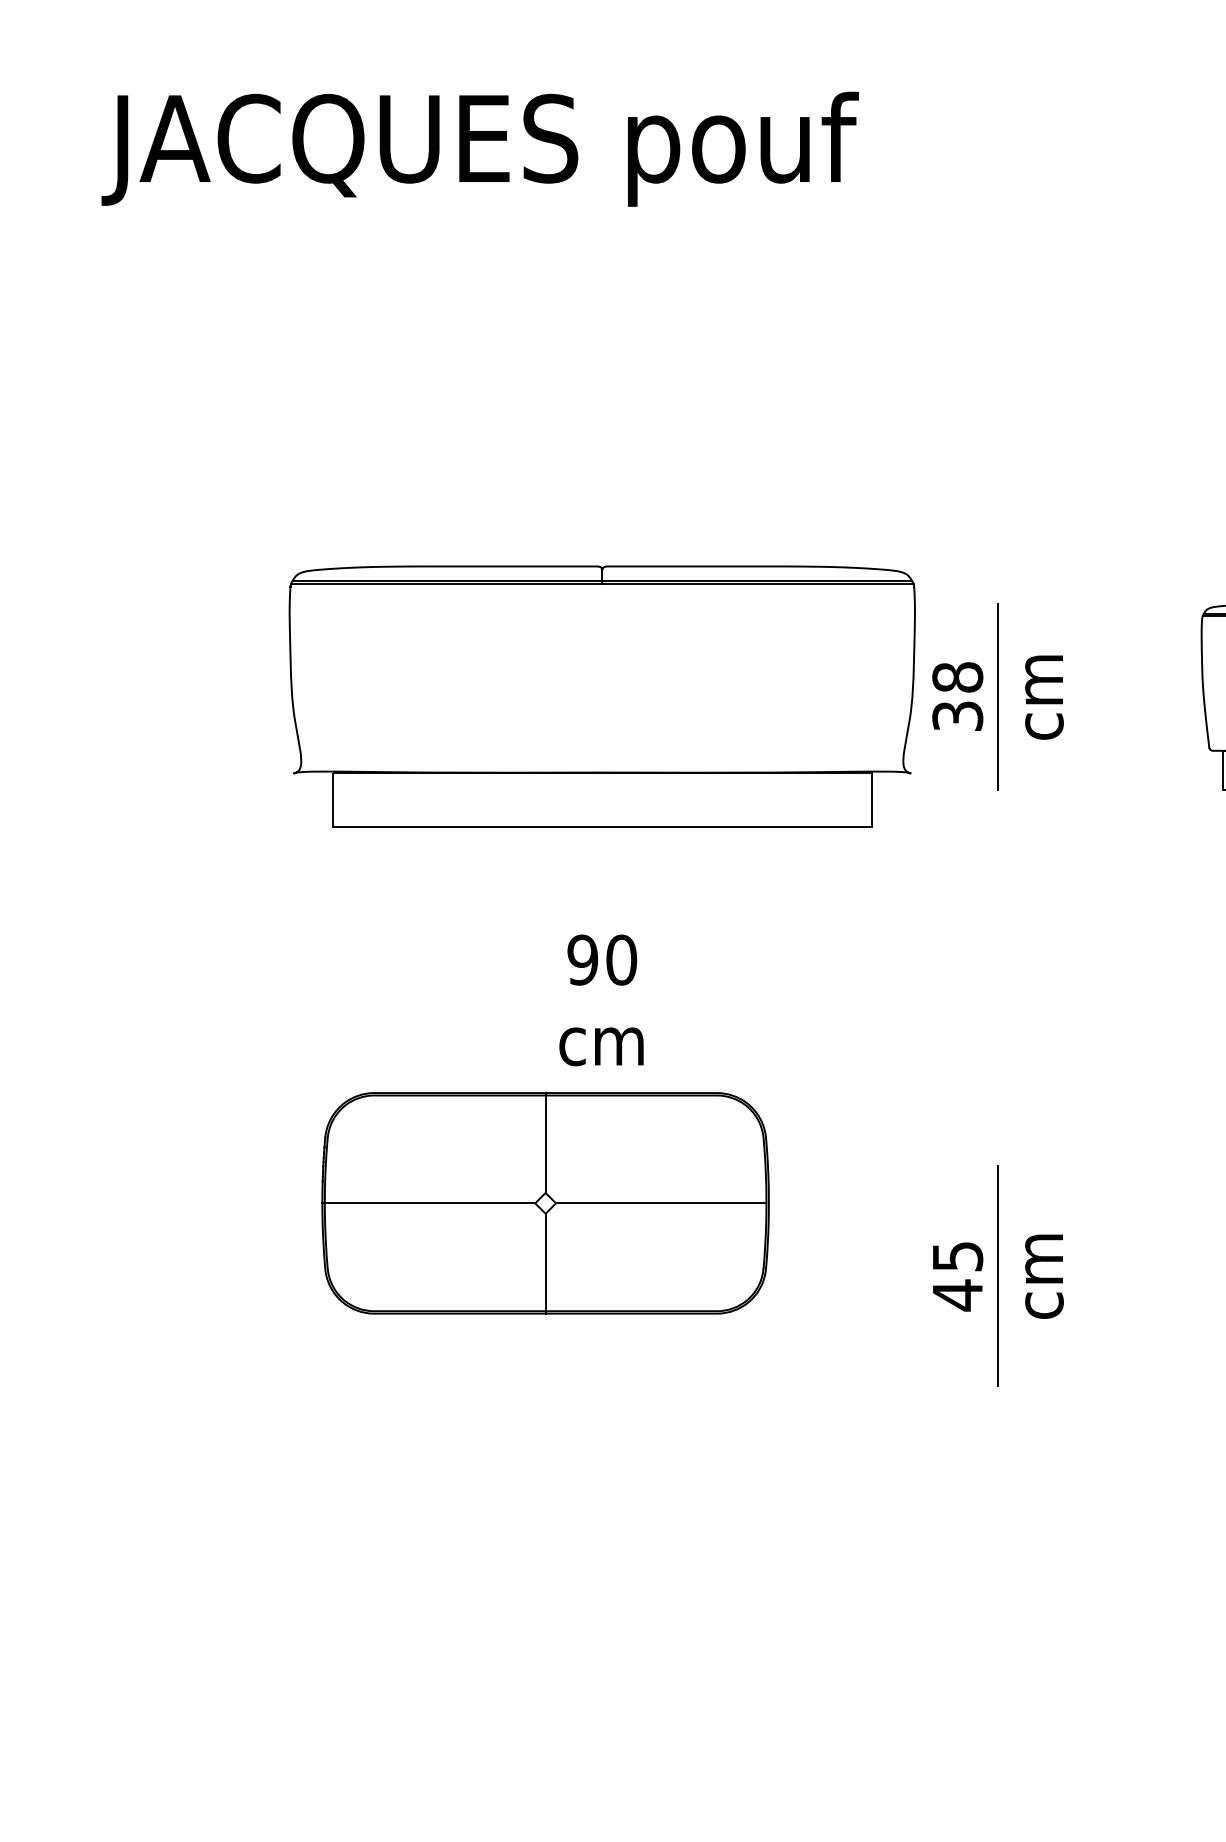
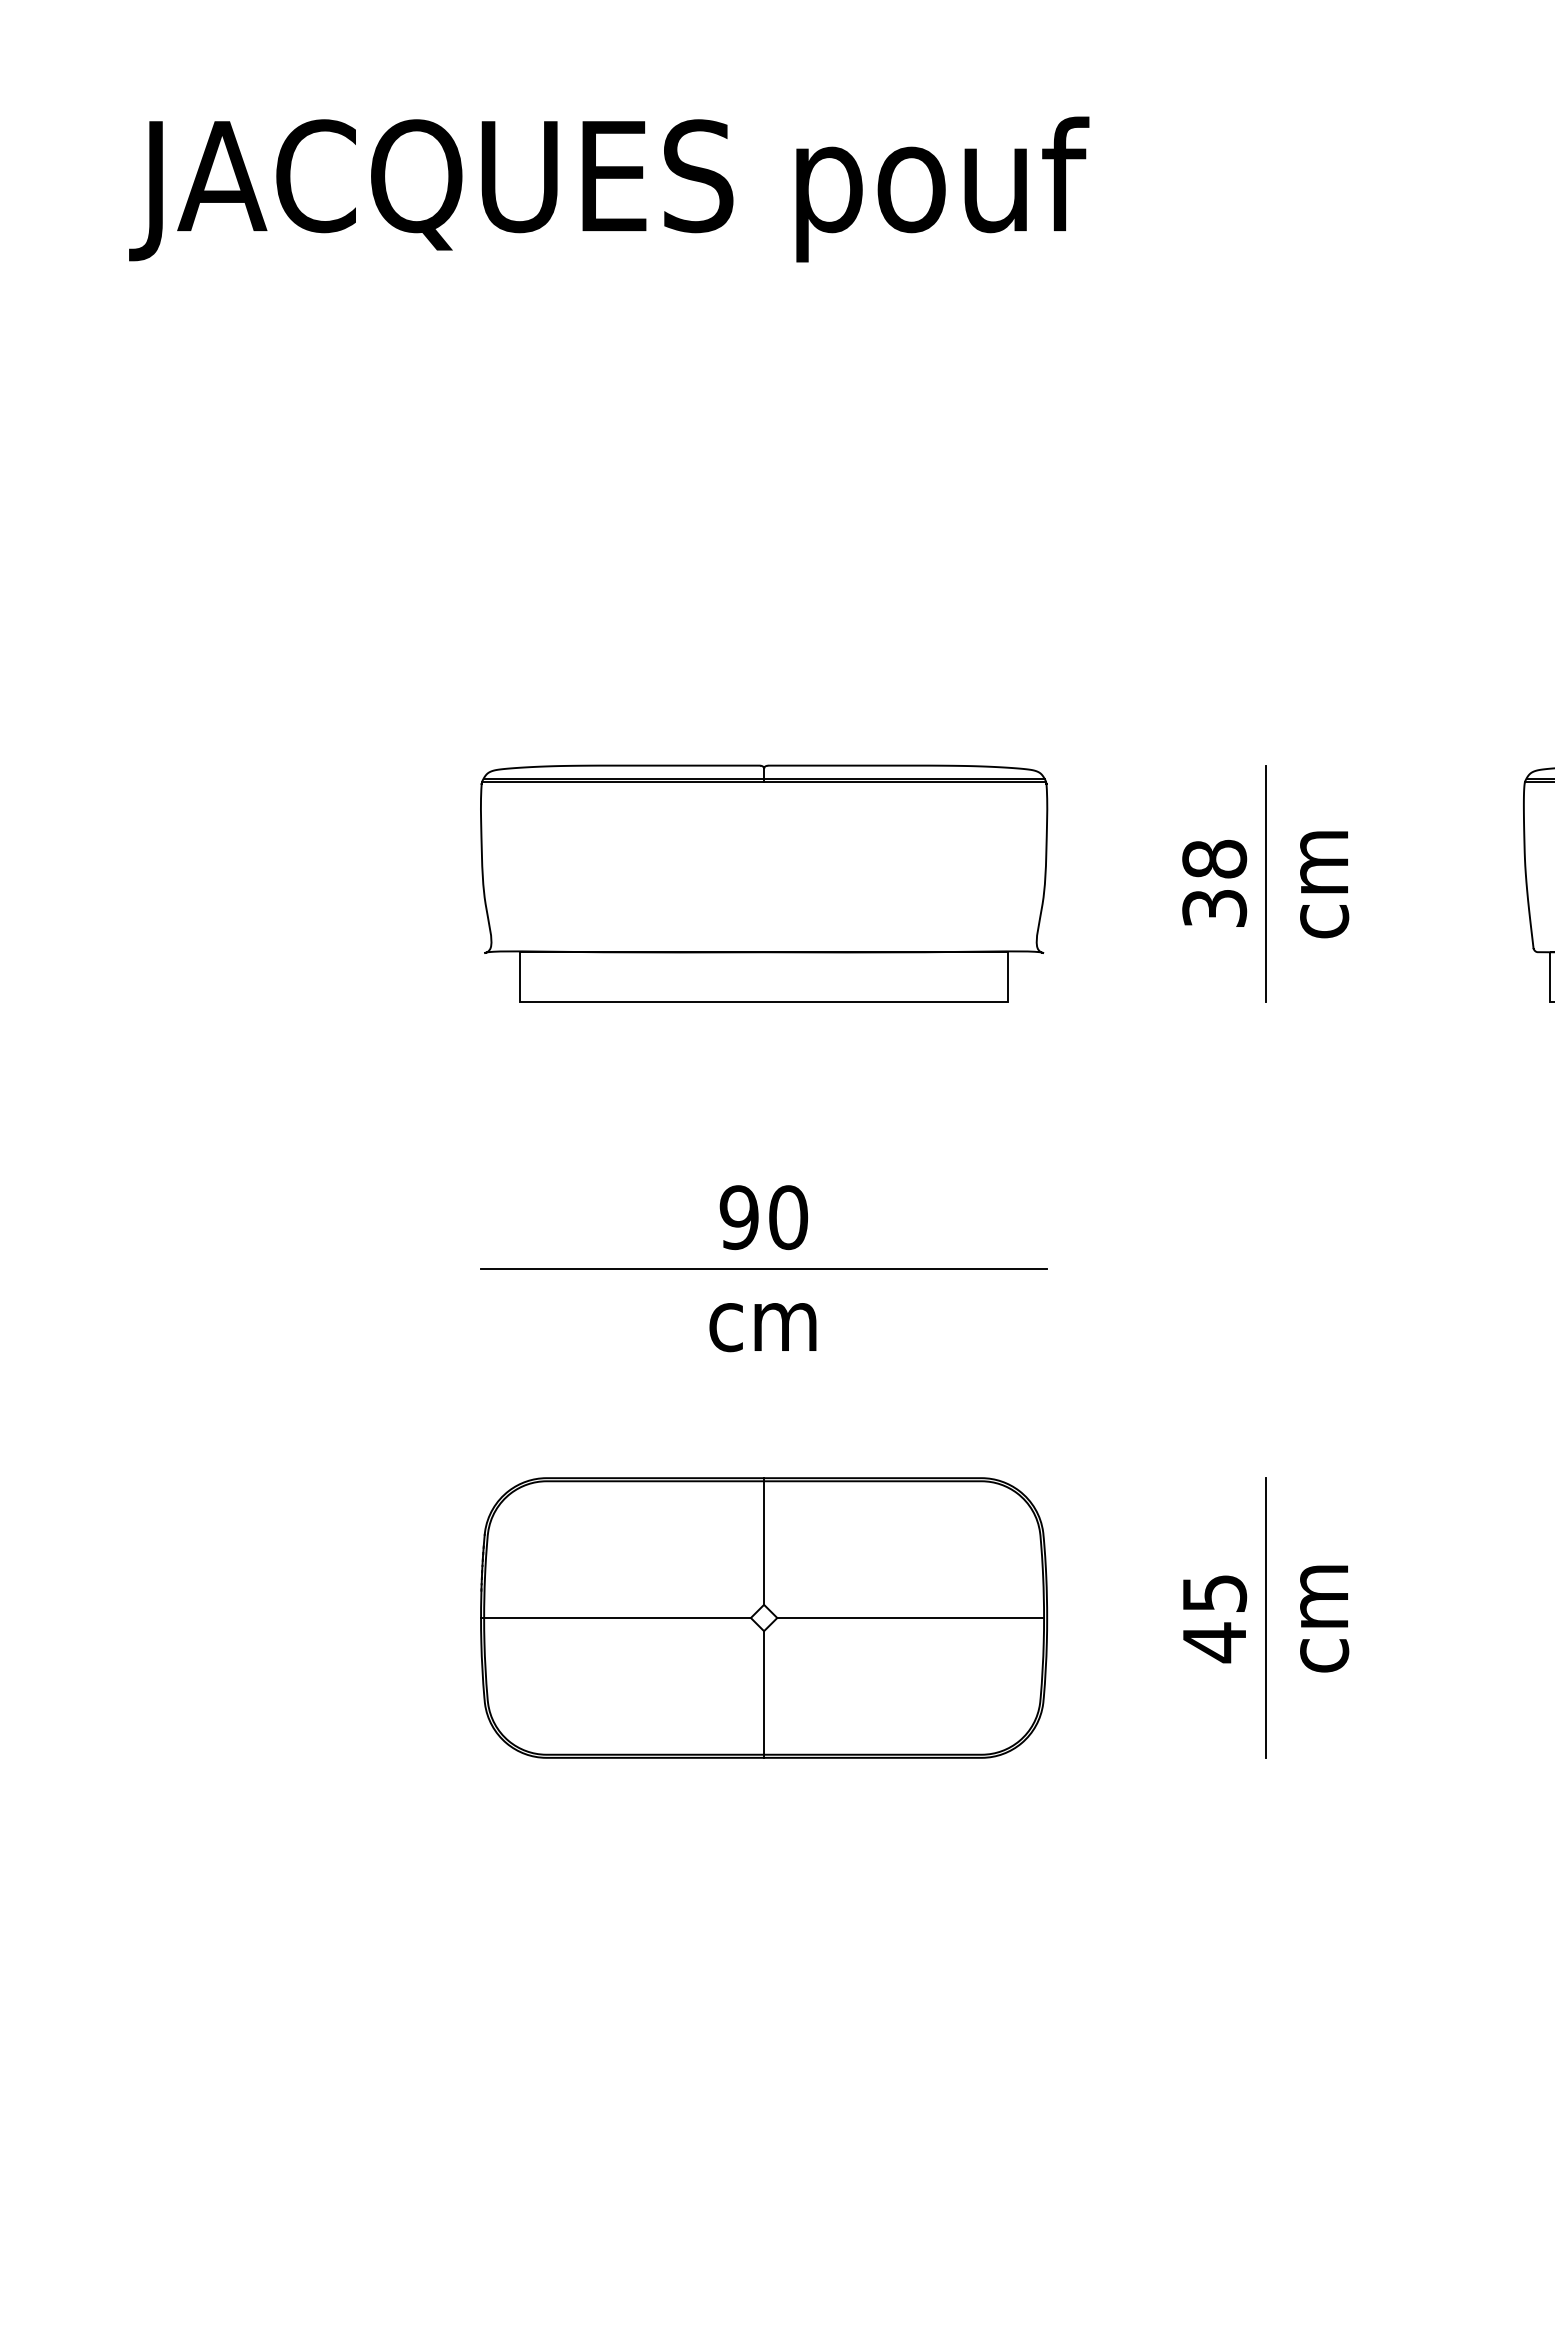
part: (602, 696) -> (764, 883), size x0.71
line: (602, 1001) -> (764, 1269), added
part: (545, 1202) -> (764, 1617), moved

